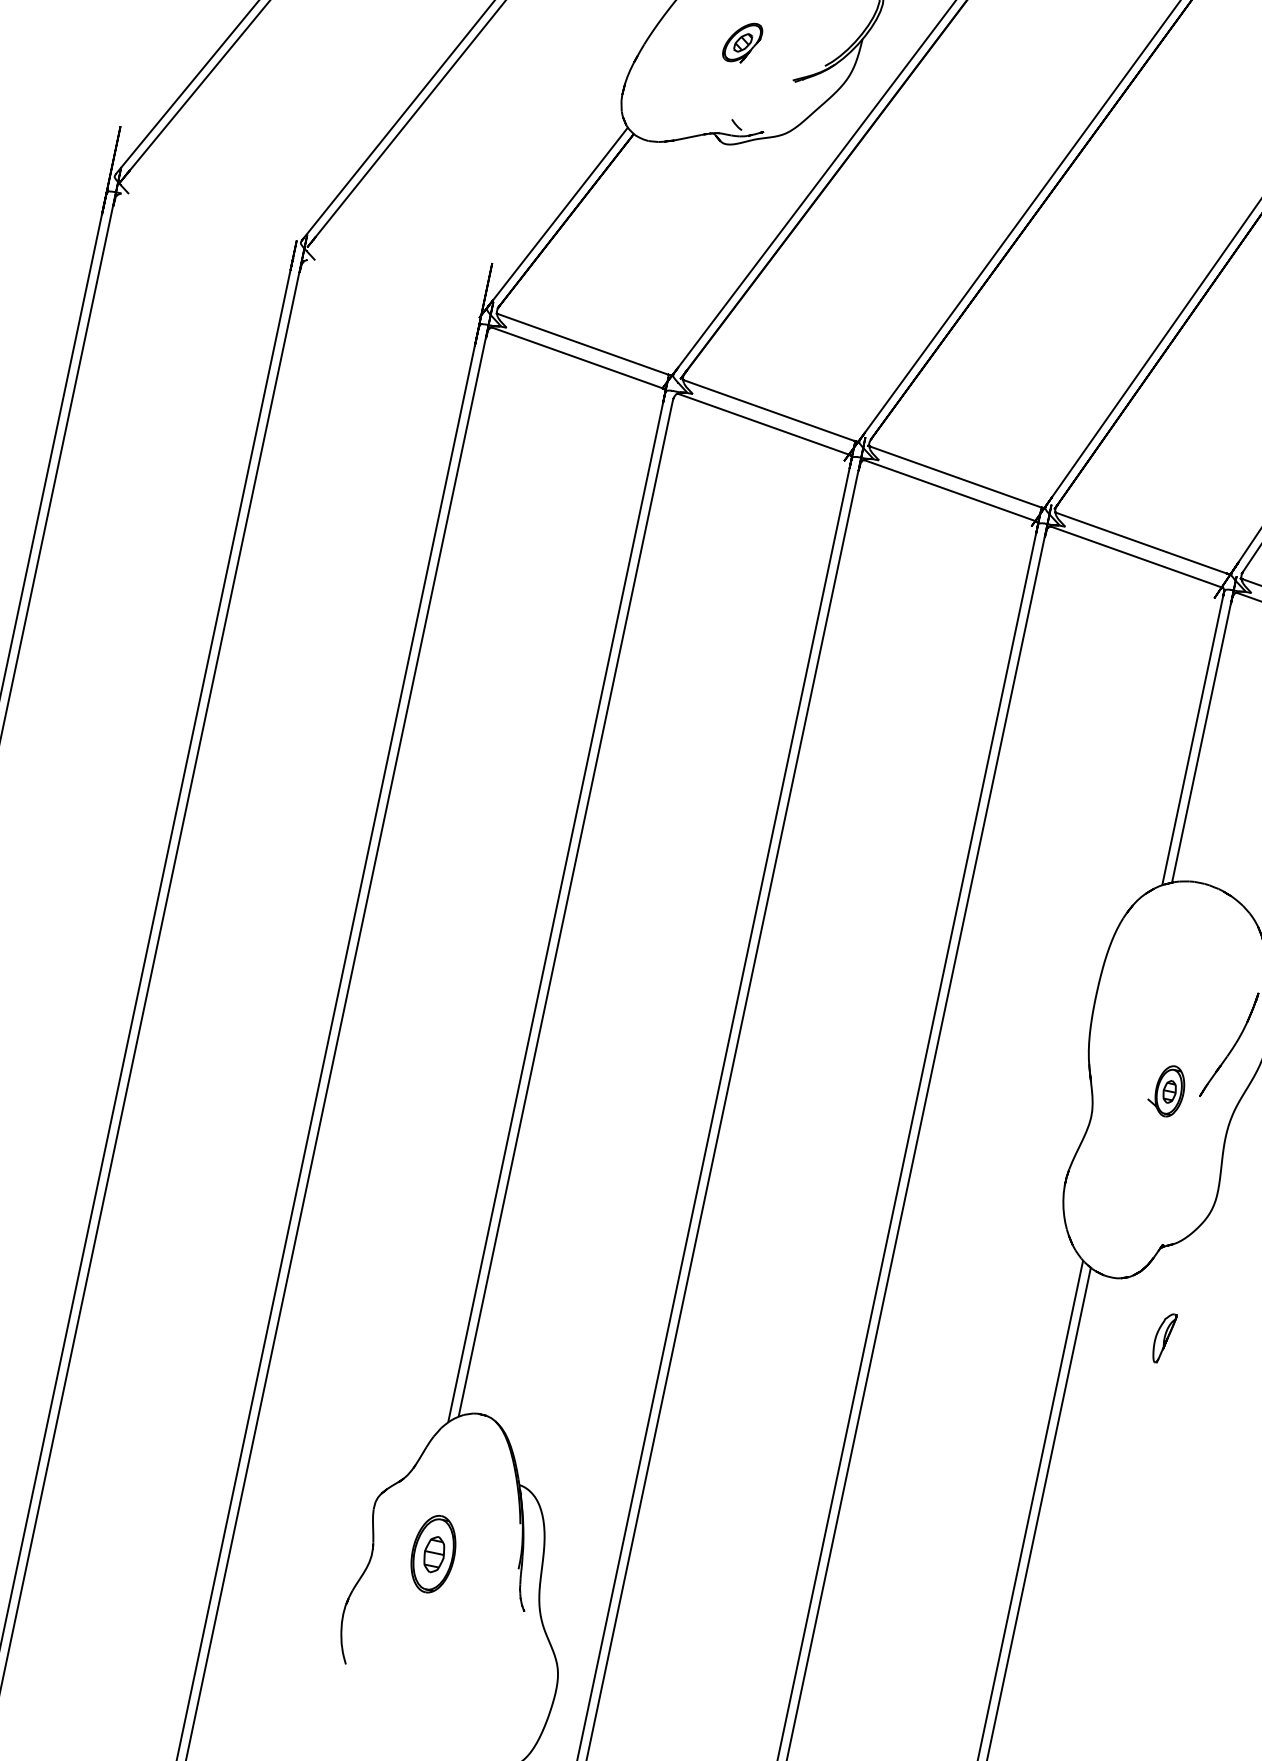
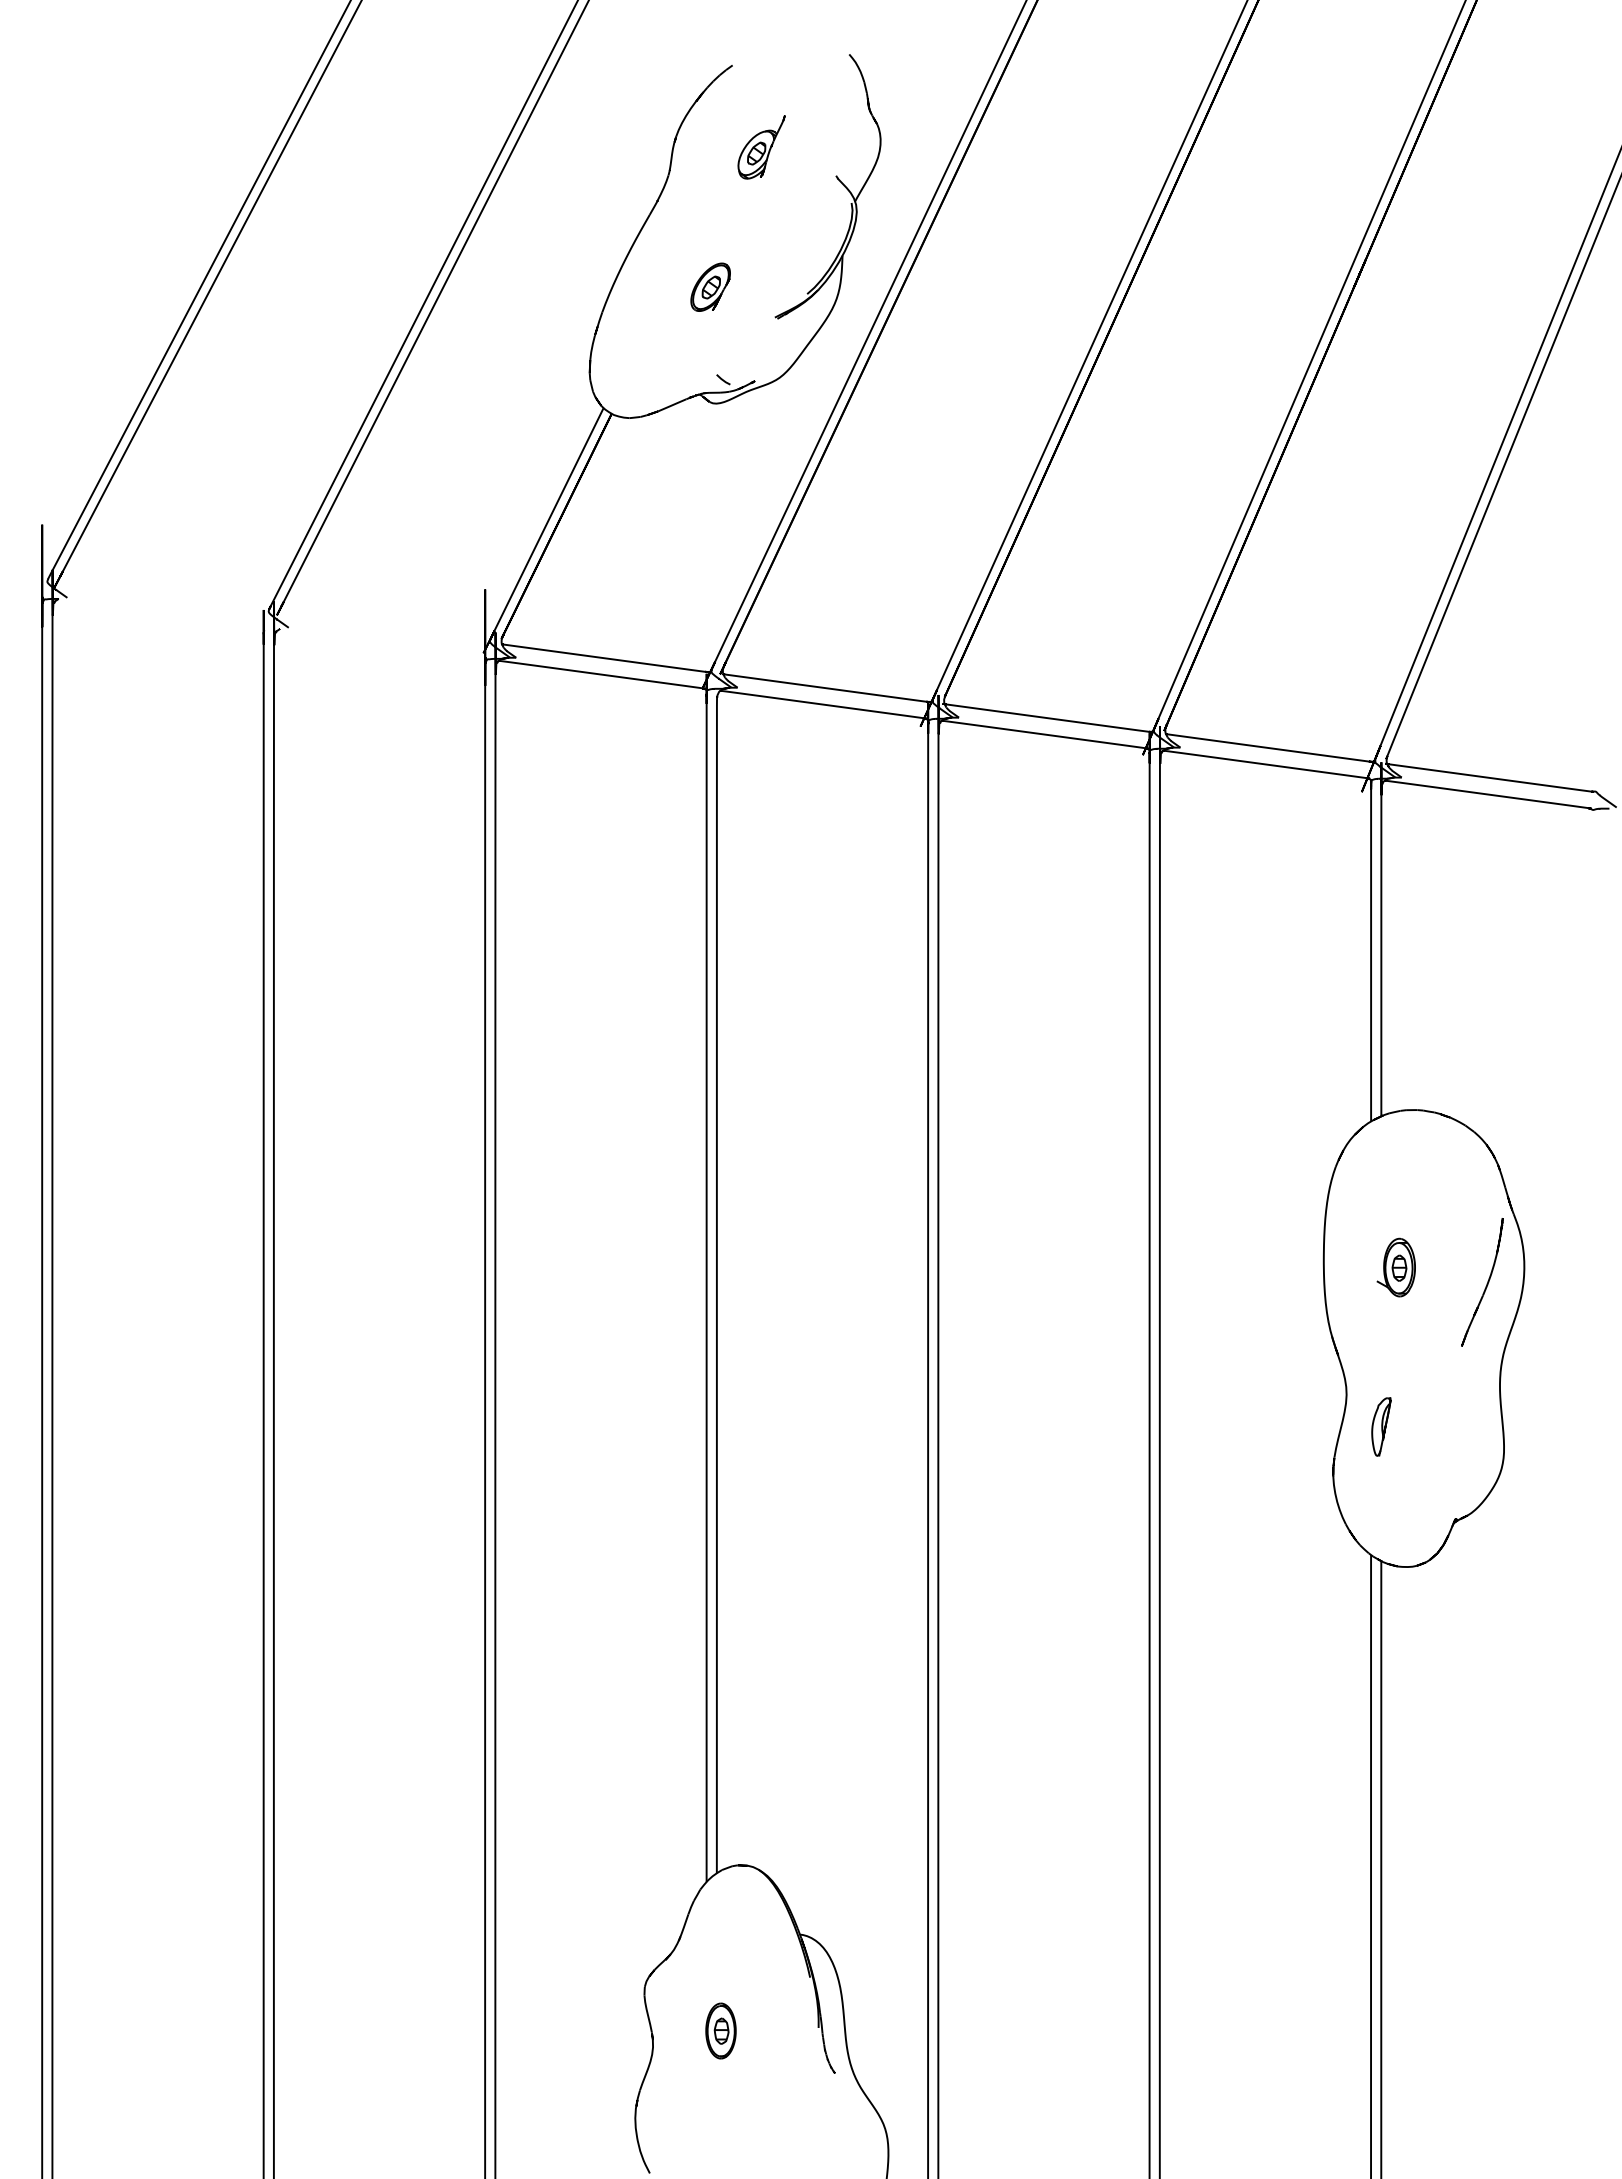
part: (1166, 1090) -> (1395, 1267), moved
part: (1164, 1337) -> (1381, 1426), moved
part: (433, 1553) -> (720, 2030), size x0.62

